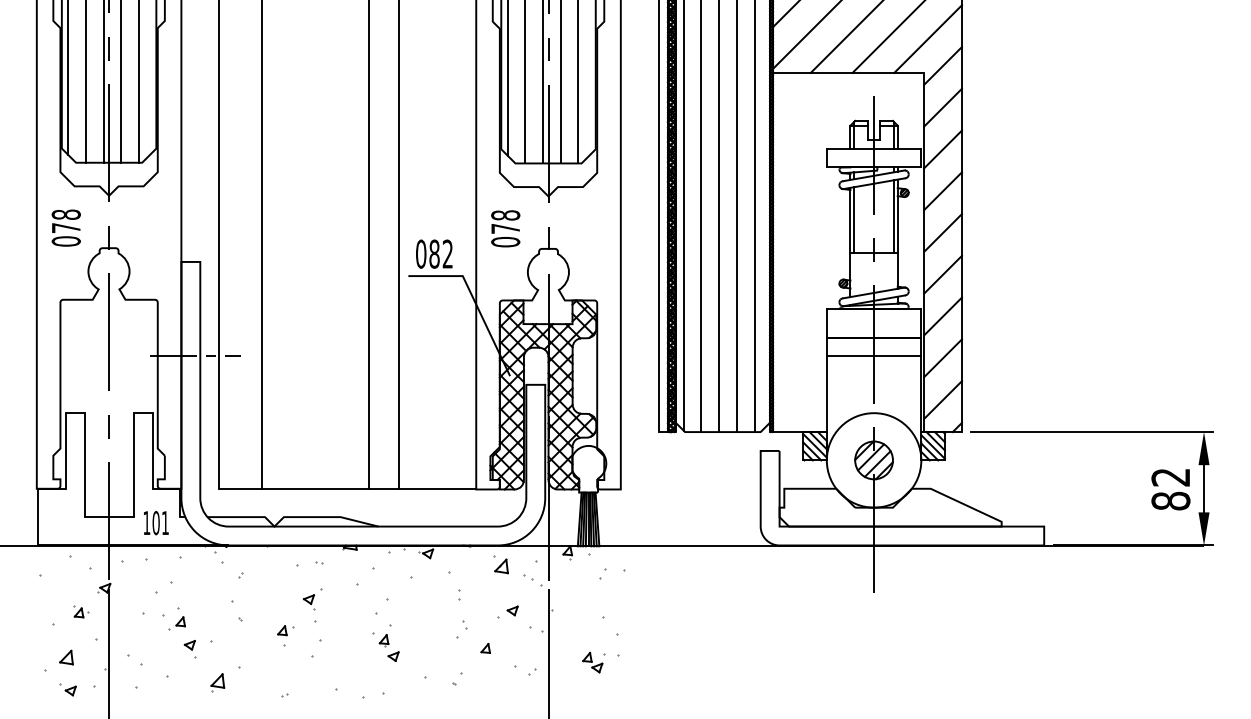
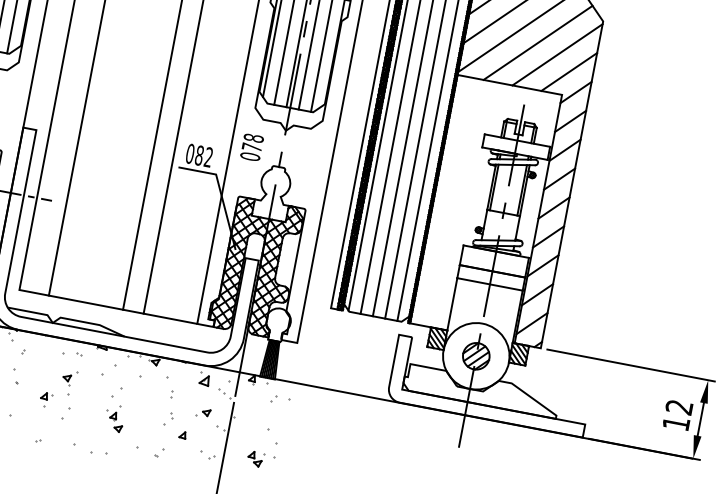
text: (1170, 500) -> (676, 423), 82 -> 12

